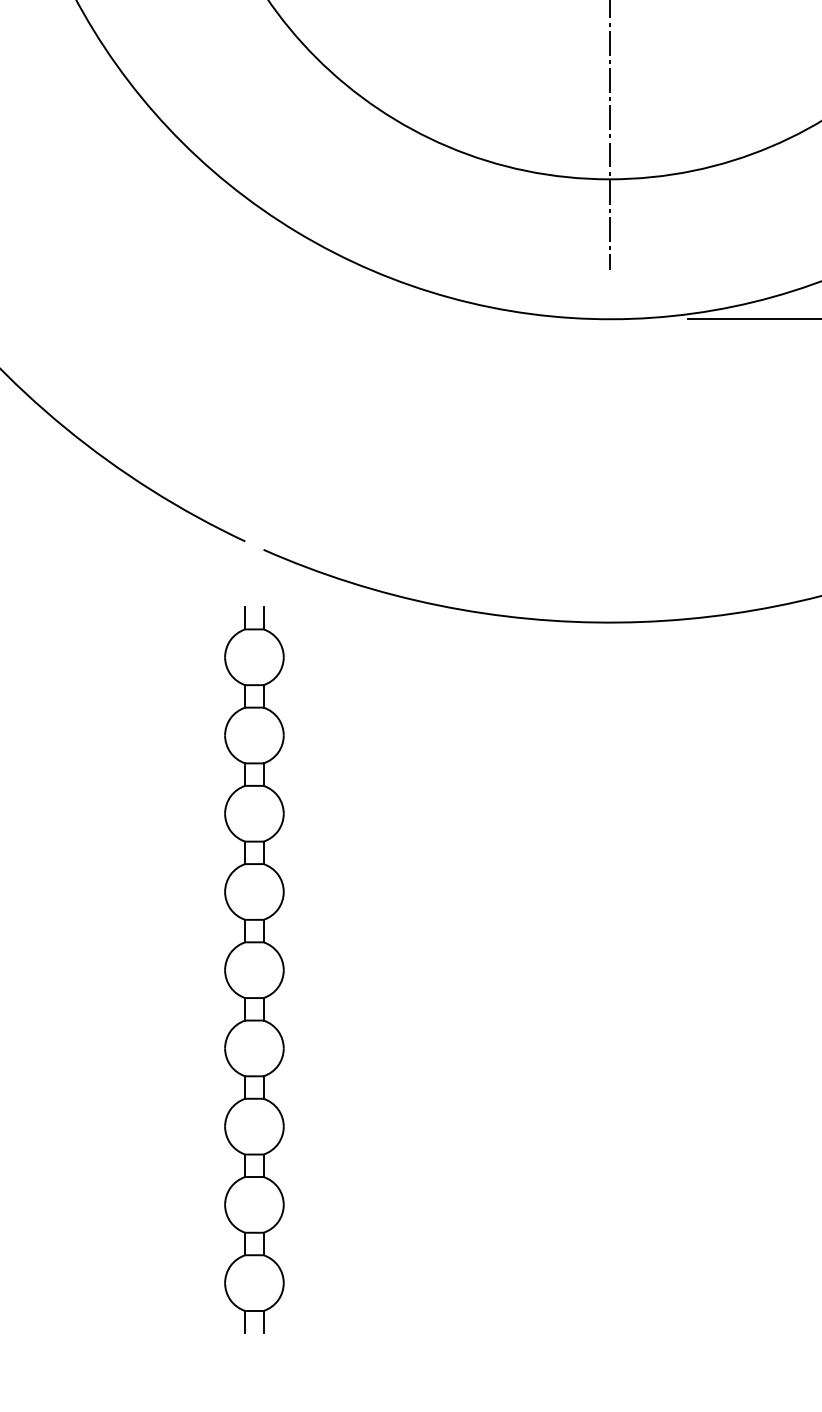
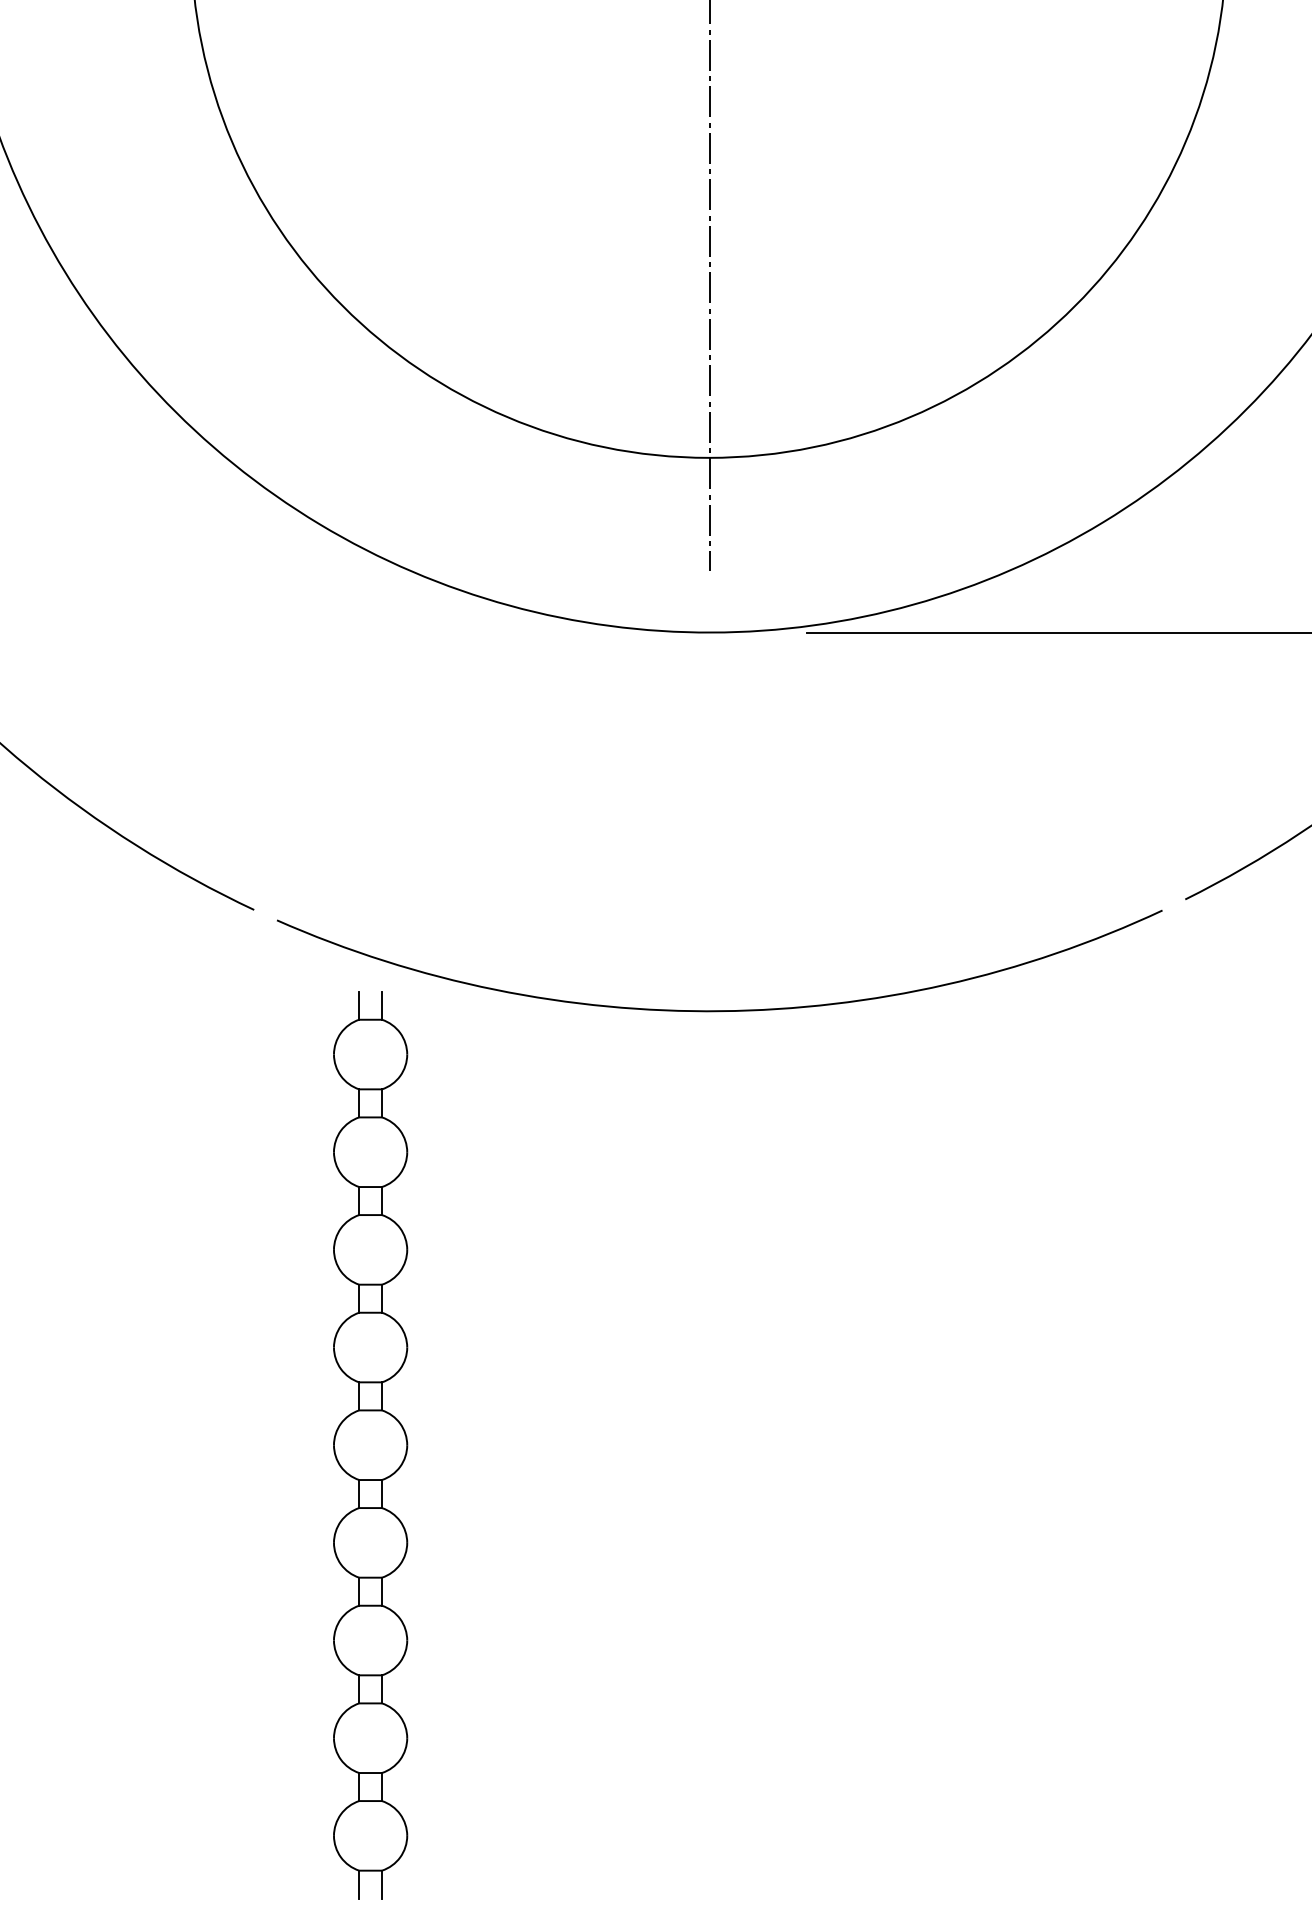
part: (254, 970) -> (370, 1445), moved

